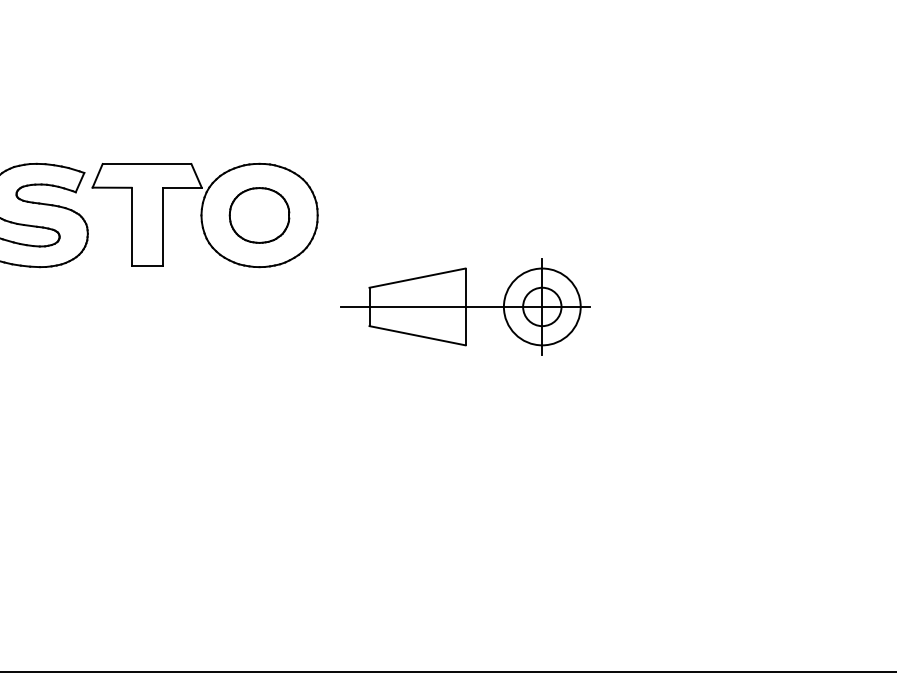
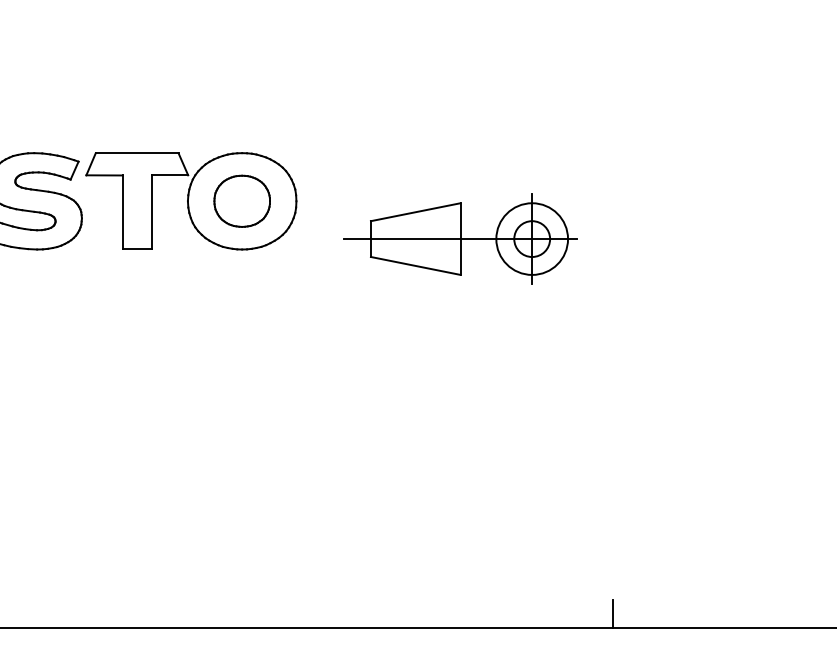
part: (465, 306) -> (460, 238), moved
line: (657, 657) -> (613, 613), added

